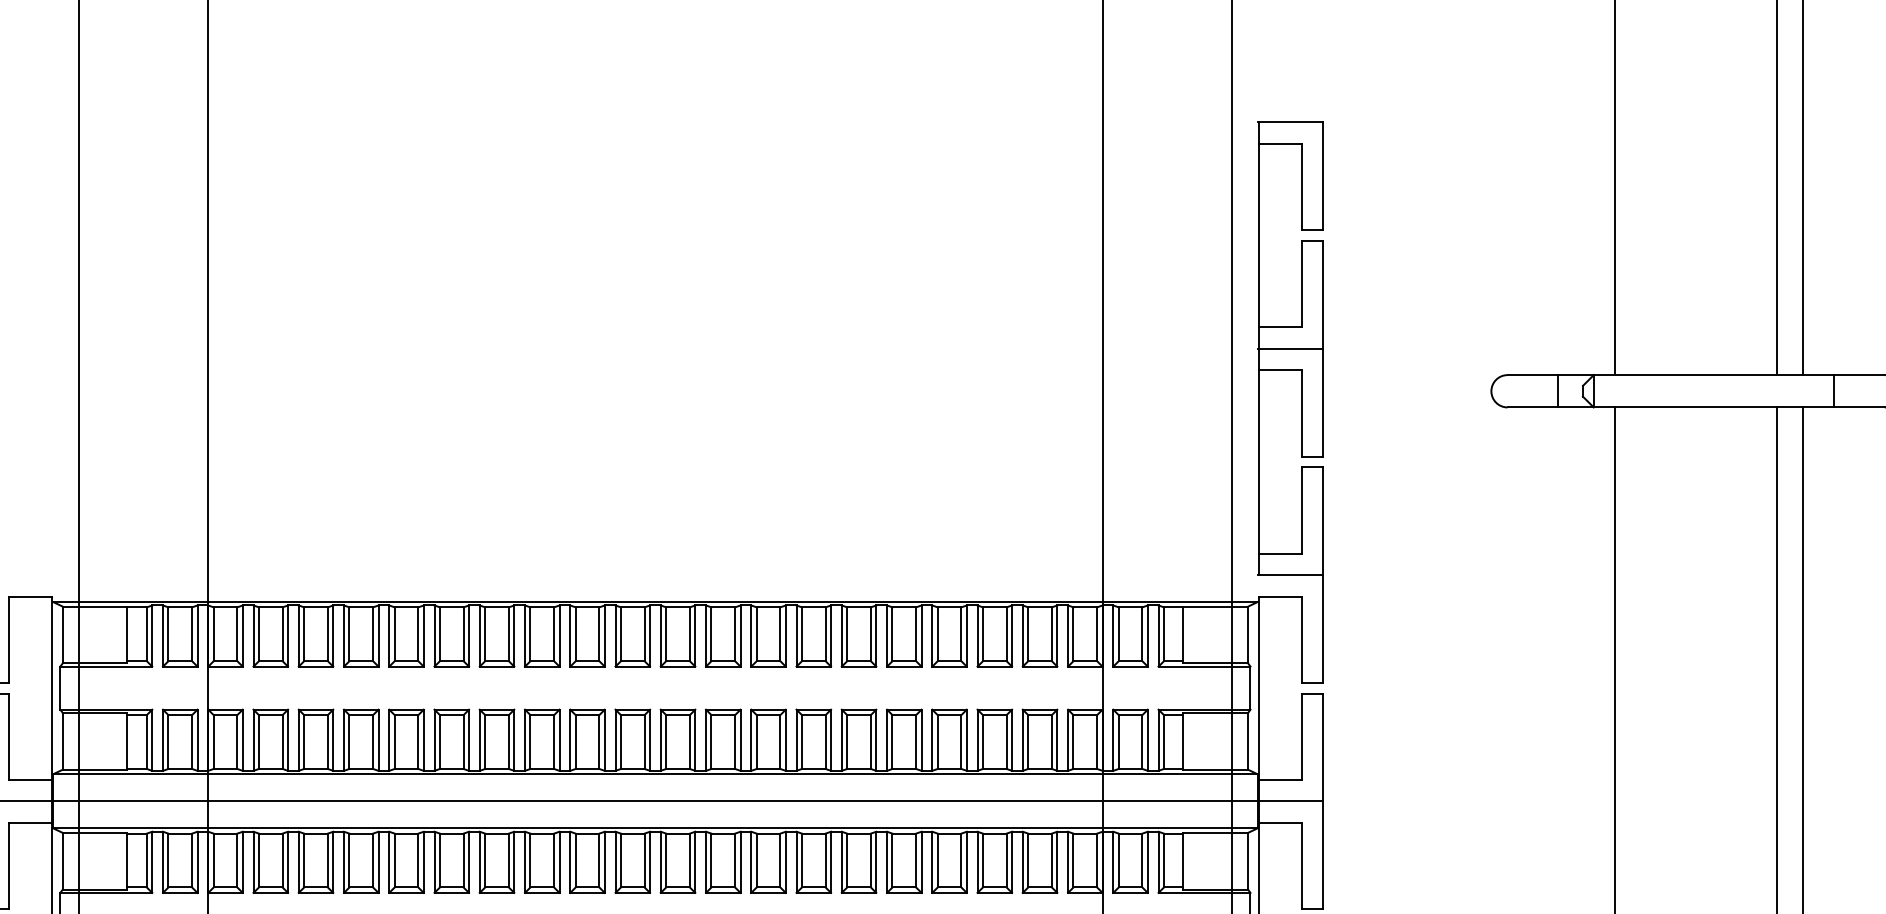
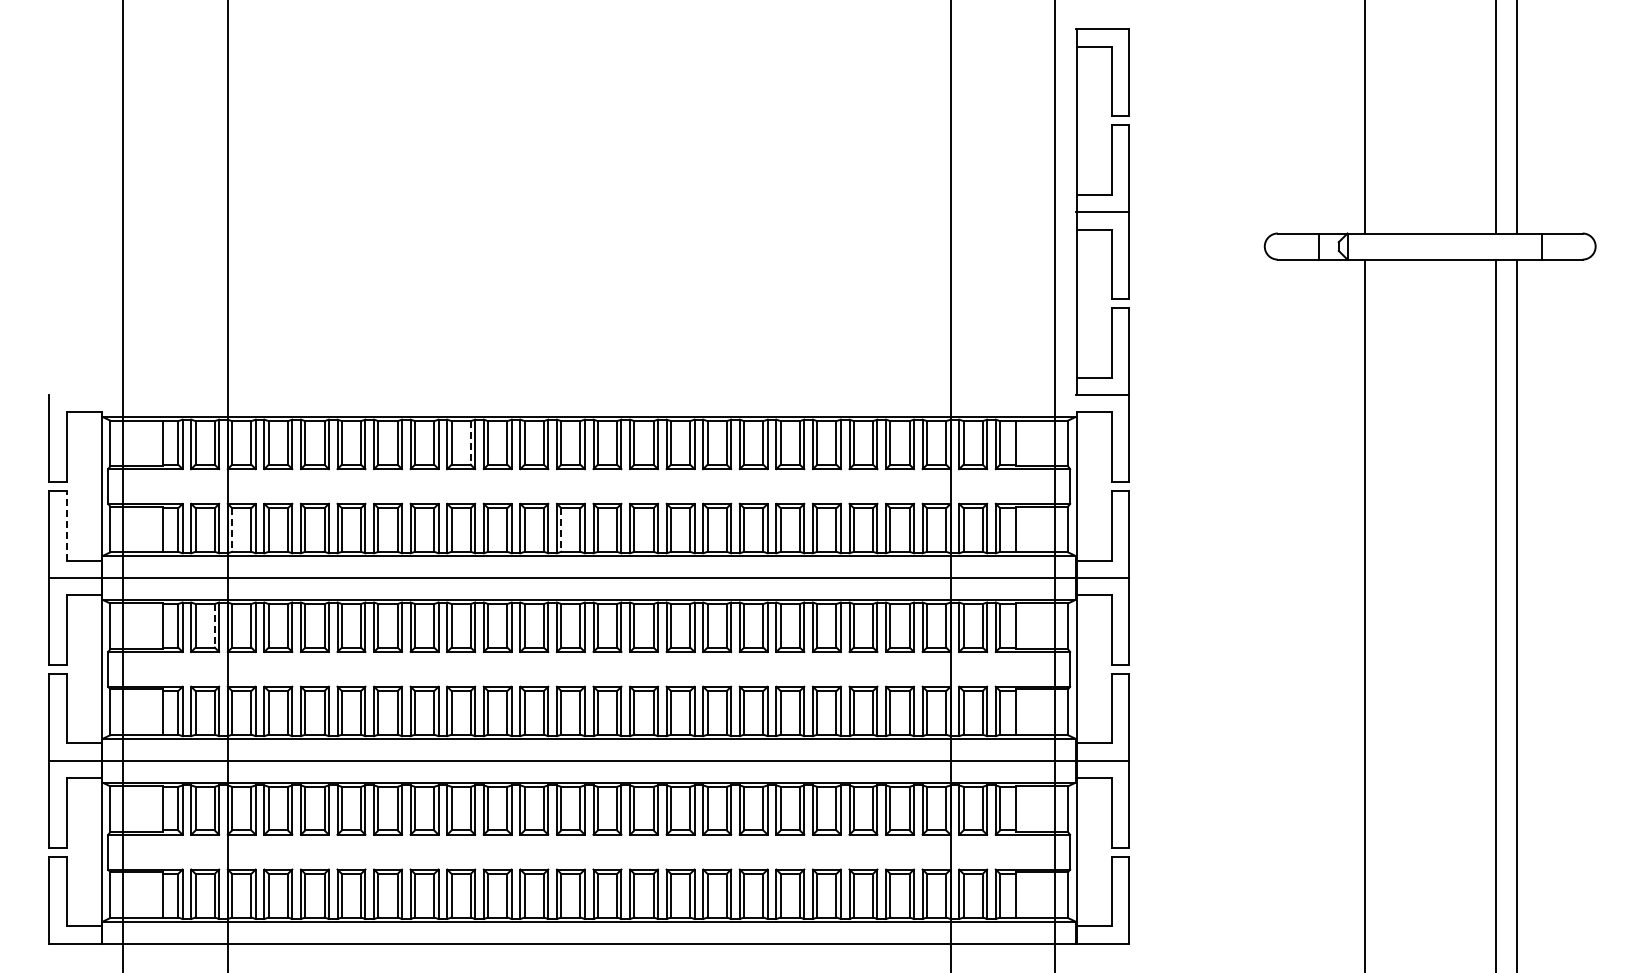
line: (508, 633) -> (470, 442), solid -> dashed
line: (8, 736) -> (66, 525), solid -> dashed
line: (214, 742) -> (232, 530), solid -> dashed
line: (621, 742) -> (561, 530), solid -> dashed
line: (191, 860) -> (214, 625), solid -> dashed

